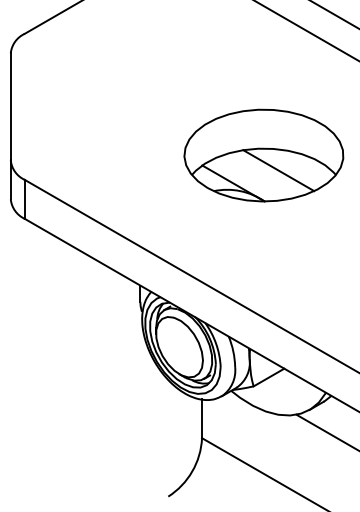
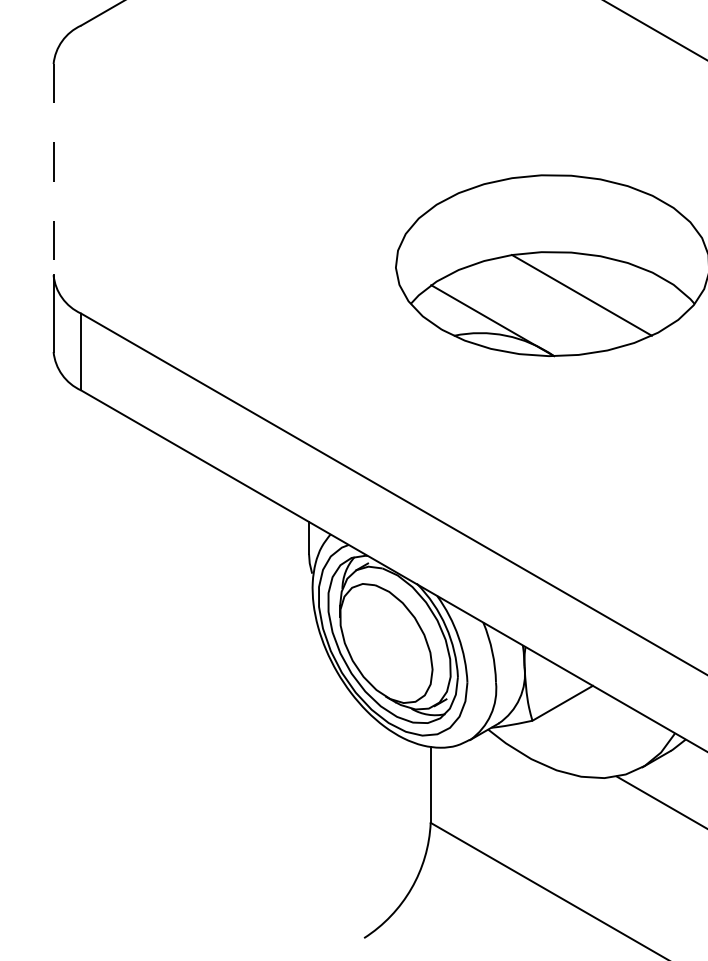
line: (10, 106) -> (53, 168), solid -> dashed

